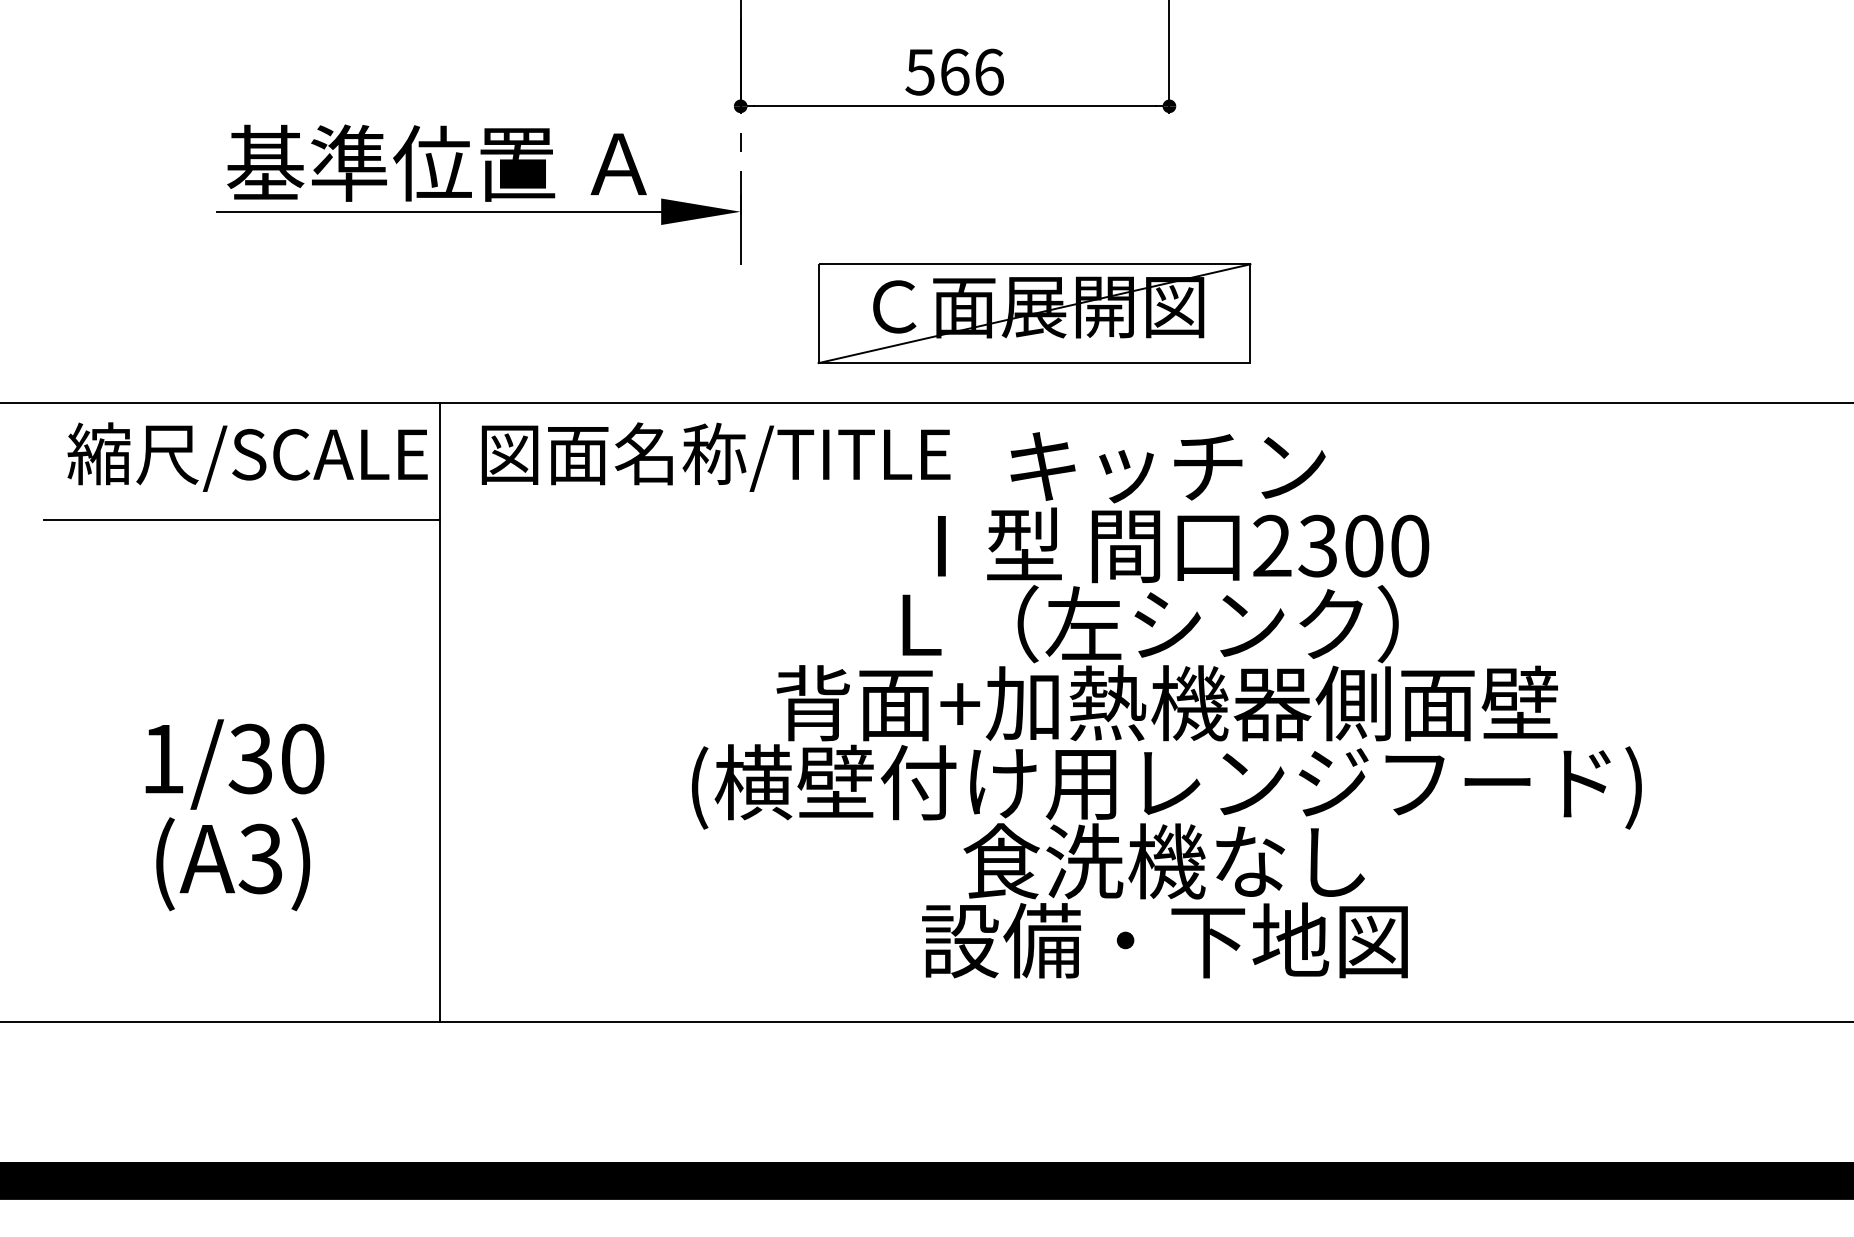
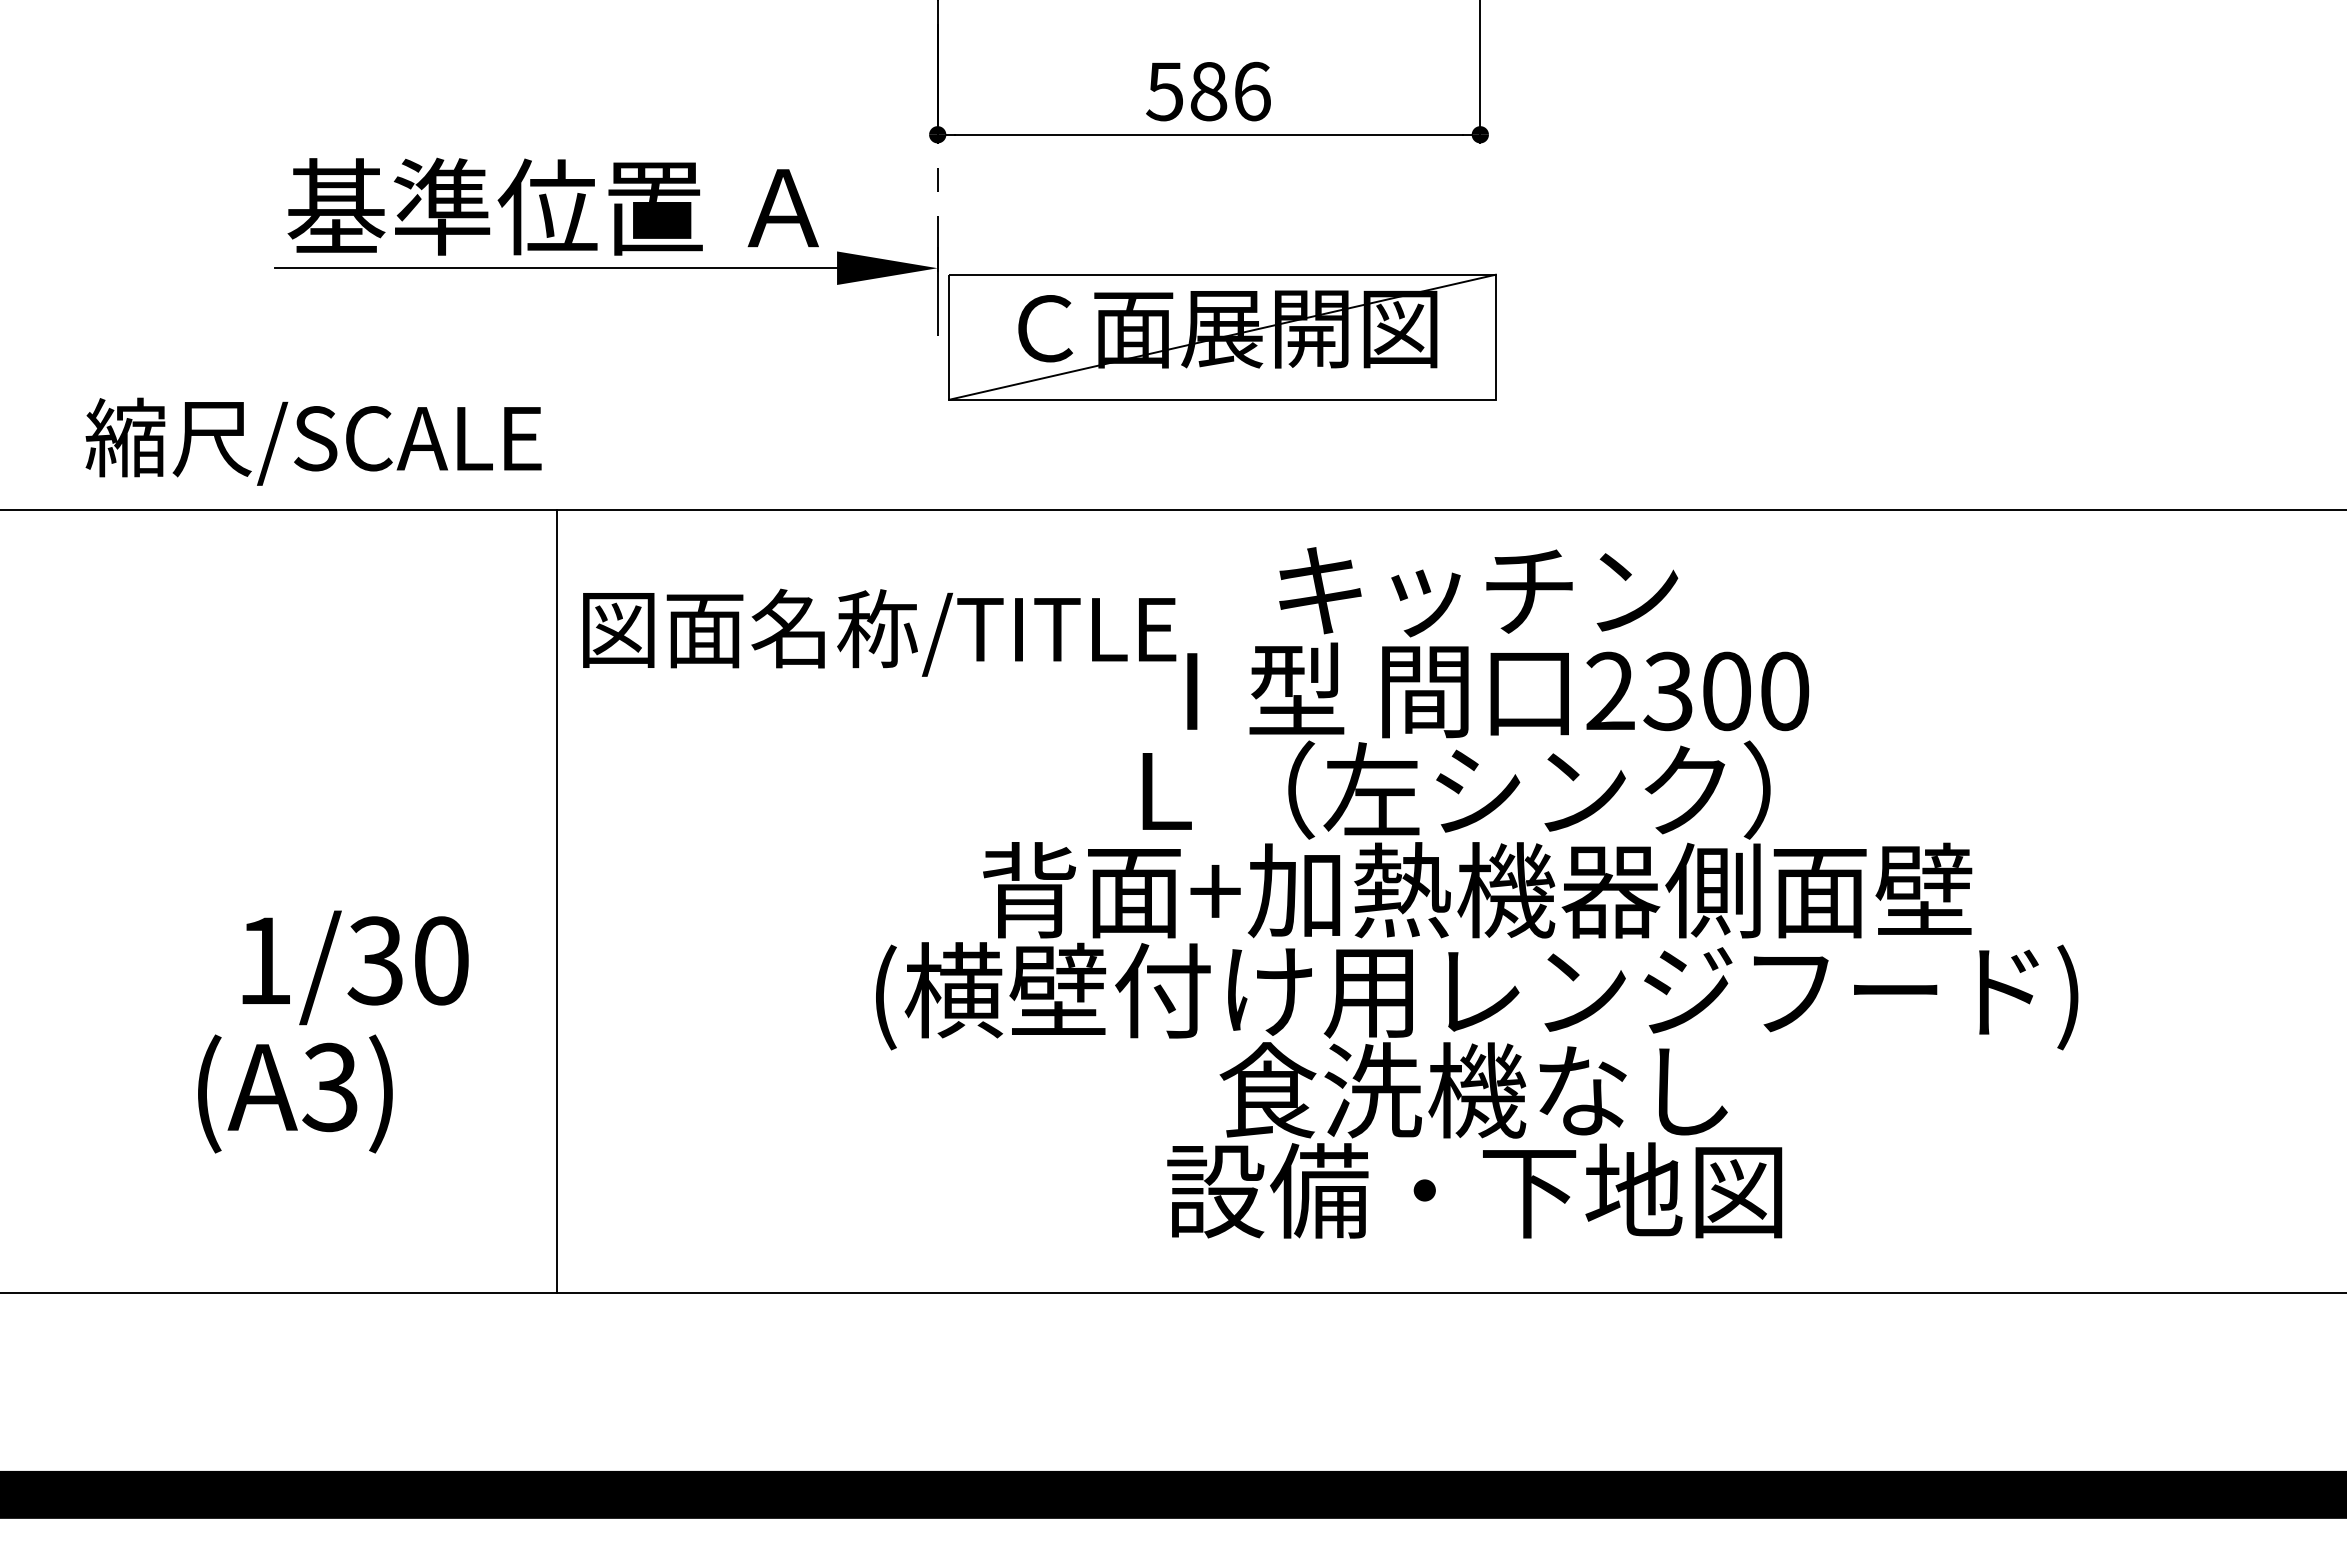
text: (954, 72) -> (1208, 91), 566 -> 586
part: (1034, 313) -> (1222, 336), moved
text: (247, 456) -> (313, 441), moved
text: (716, 456) -> (879, 632), moved
line: (241, 519) -> (306, 657), removed
text: (234, 764) -> (355, 967), moved

